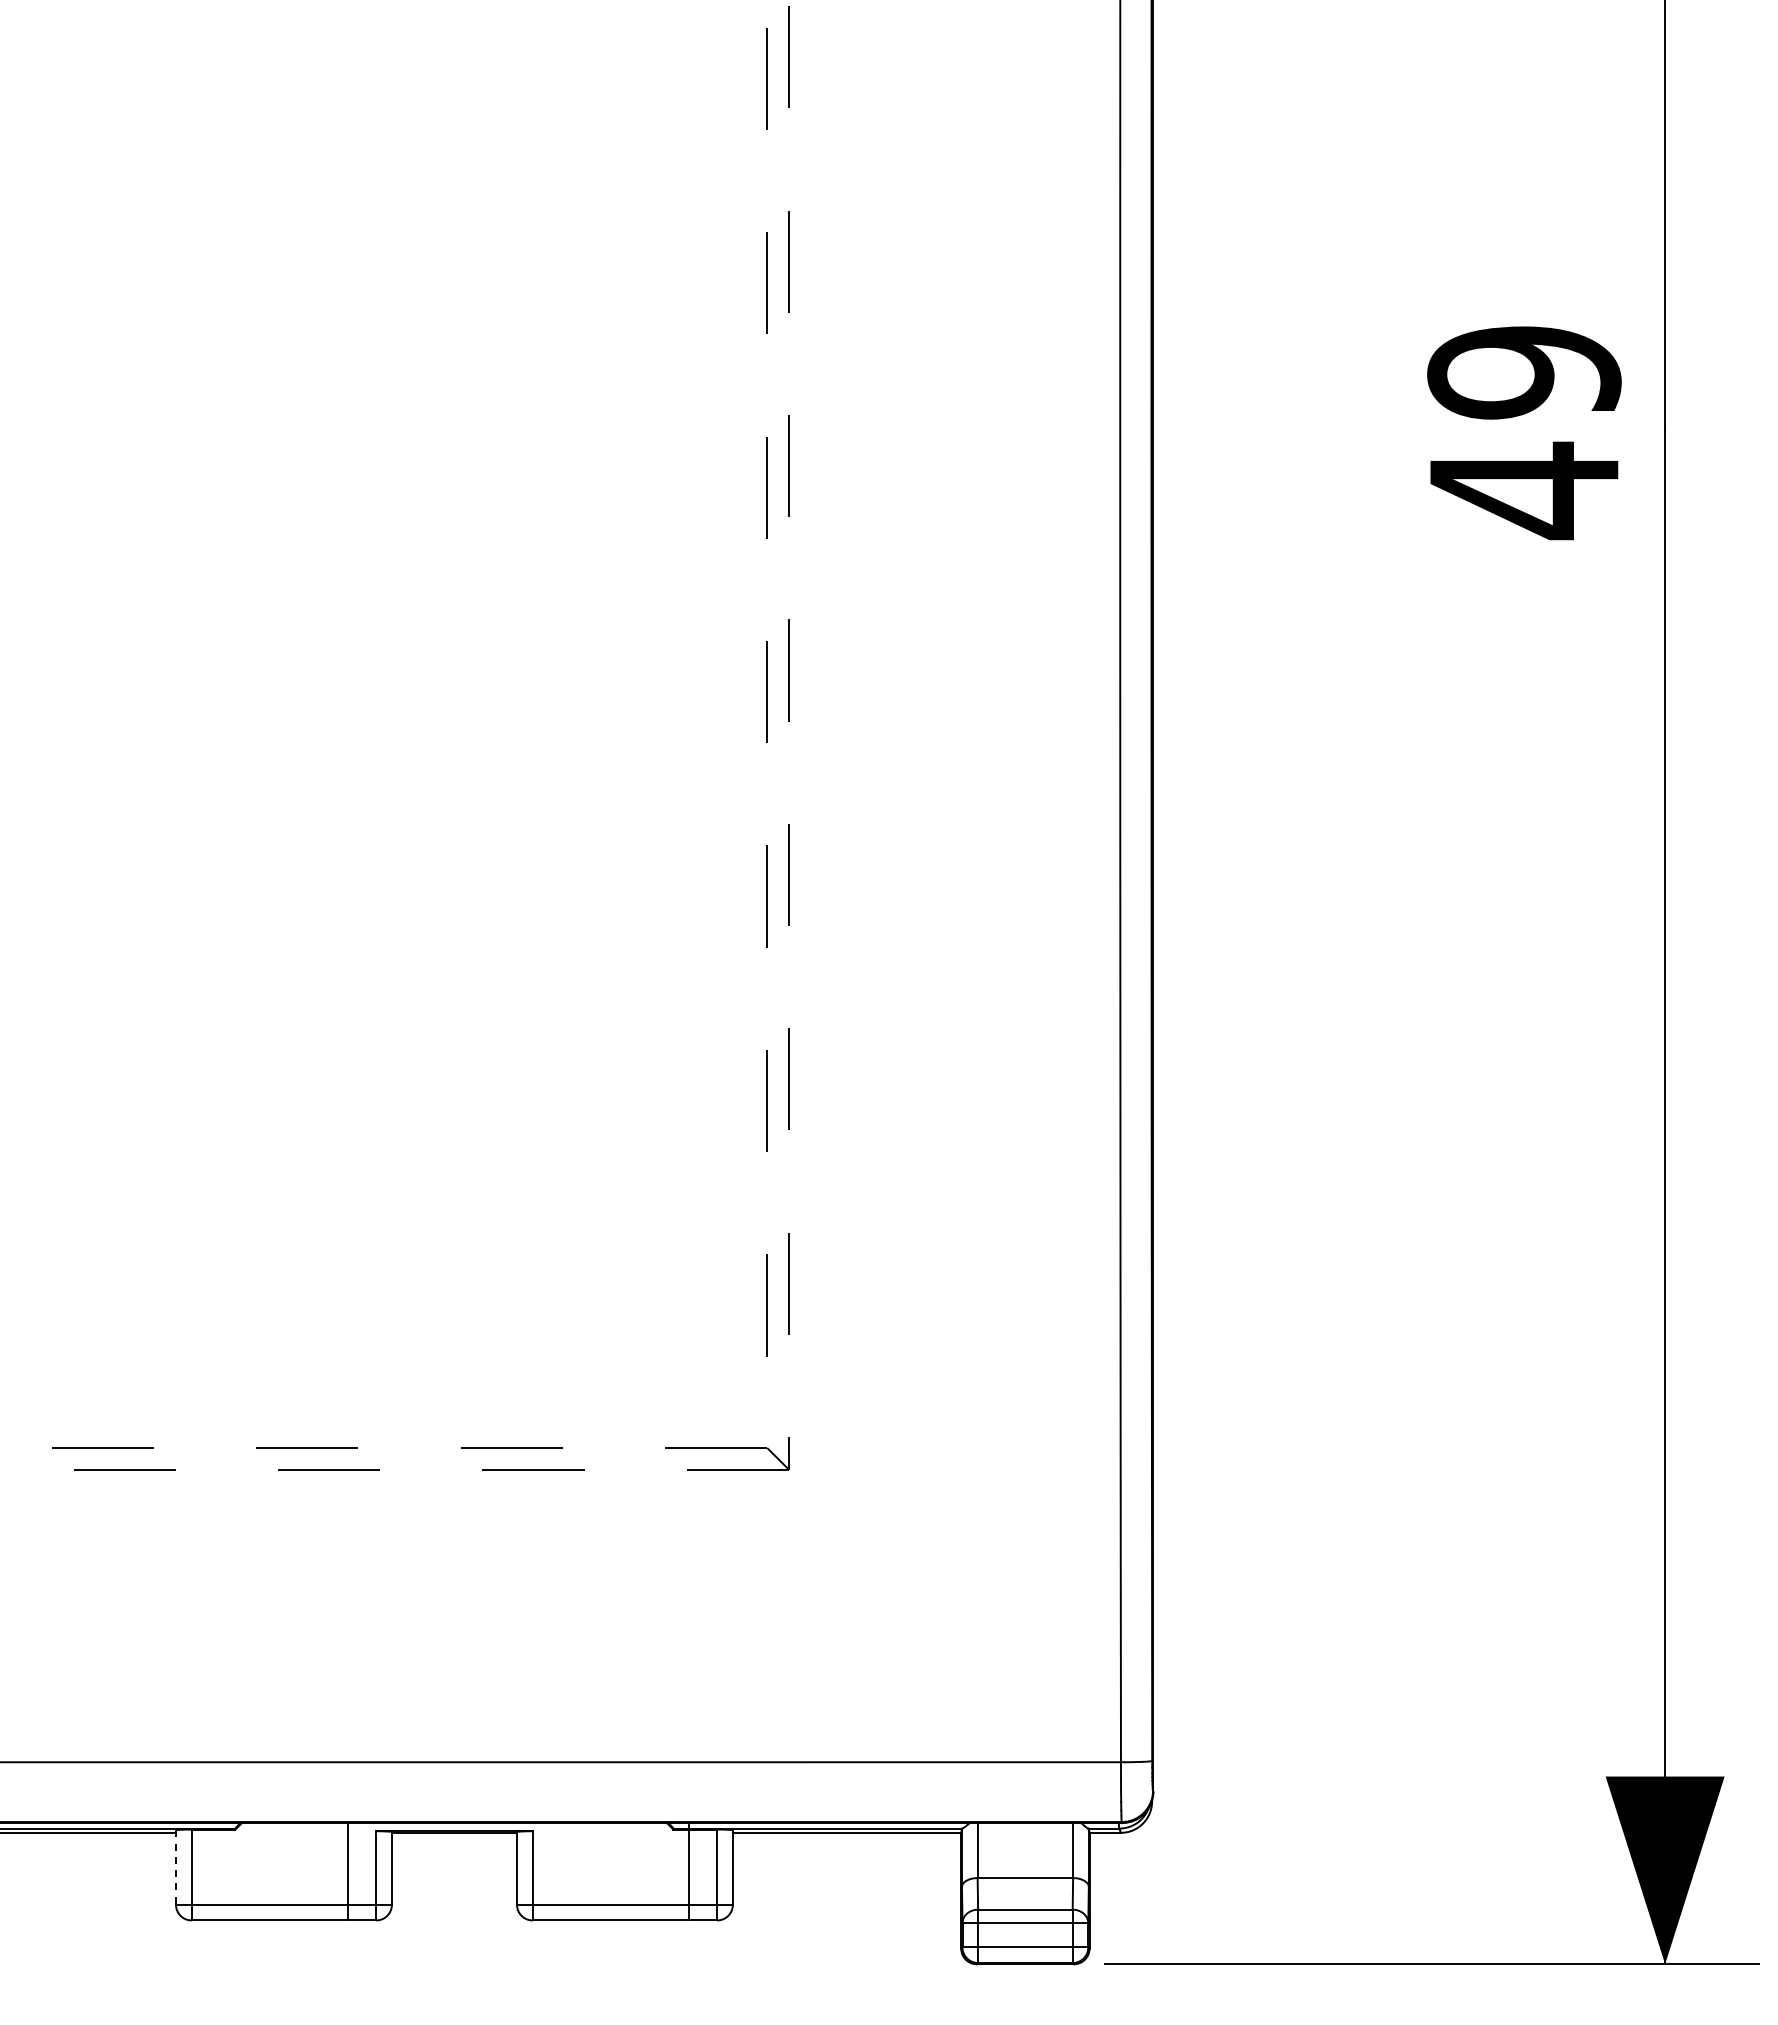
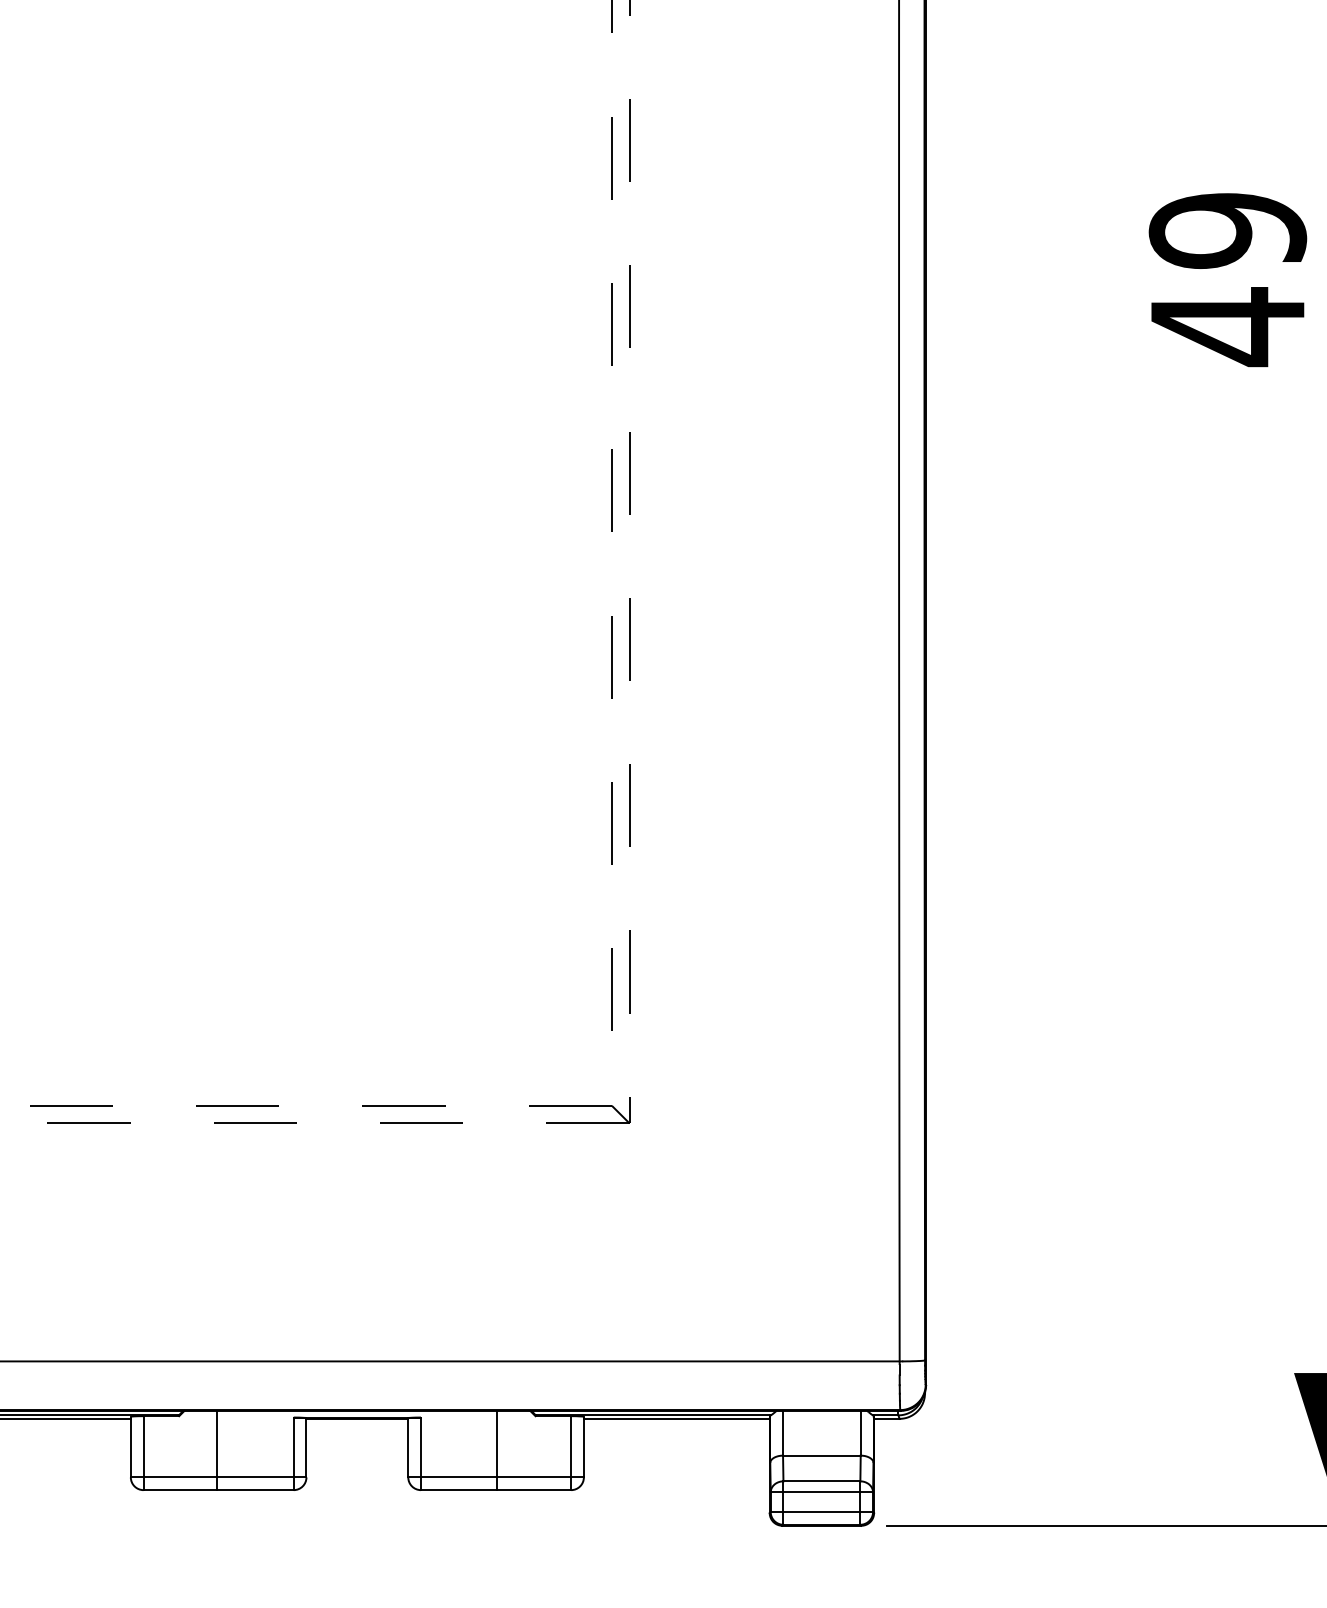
line: (176, 1868) -> (131, 1447), dashed -> solid
line: (348, 1871) -> (217, 1450), moved
line: (688, 1871) -> (497, 1450), moved

